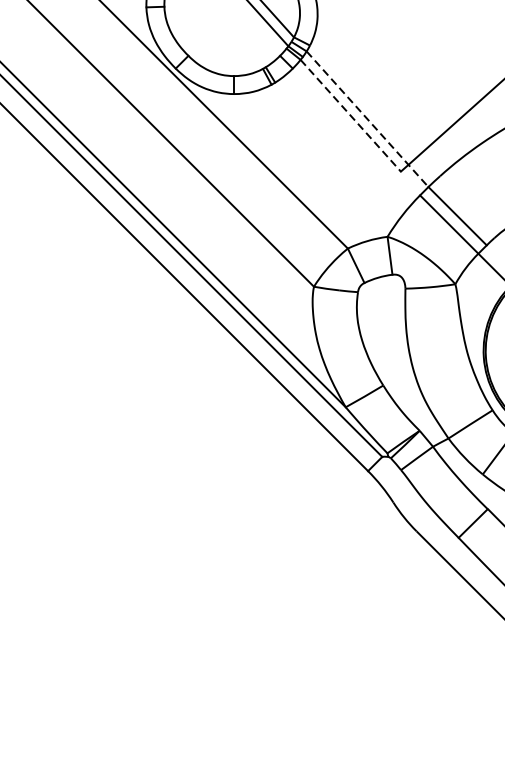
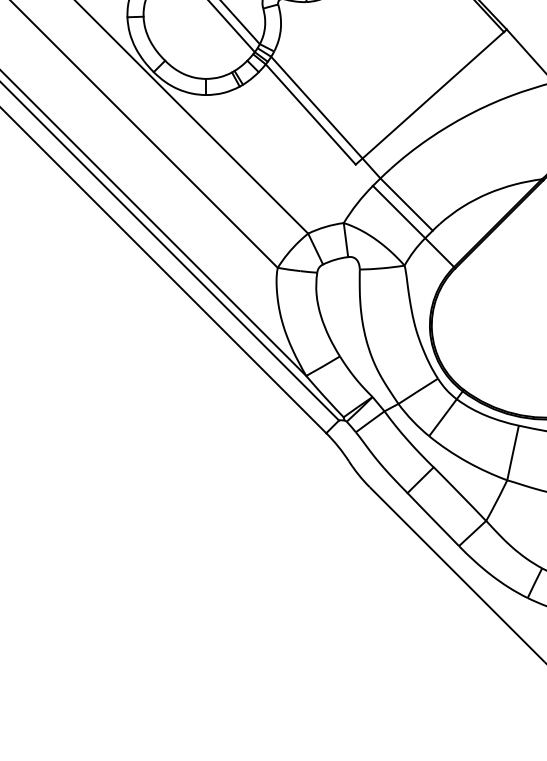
line: (351, 115) -> (311, 114), dashed -> solid
line: (367, 119) -> (325, 117), dashed -> solid

